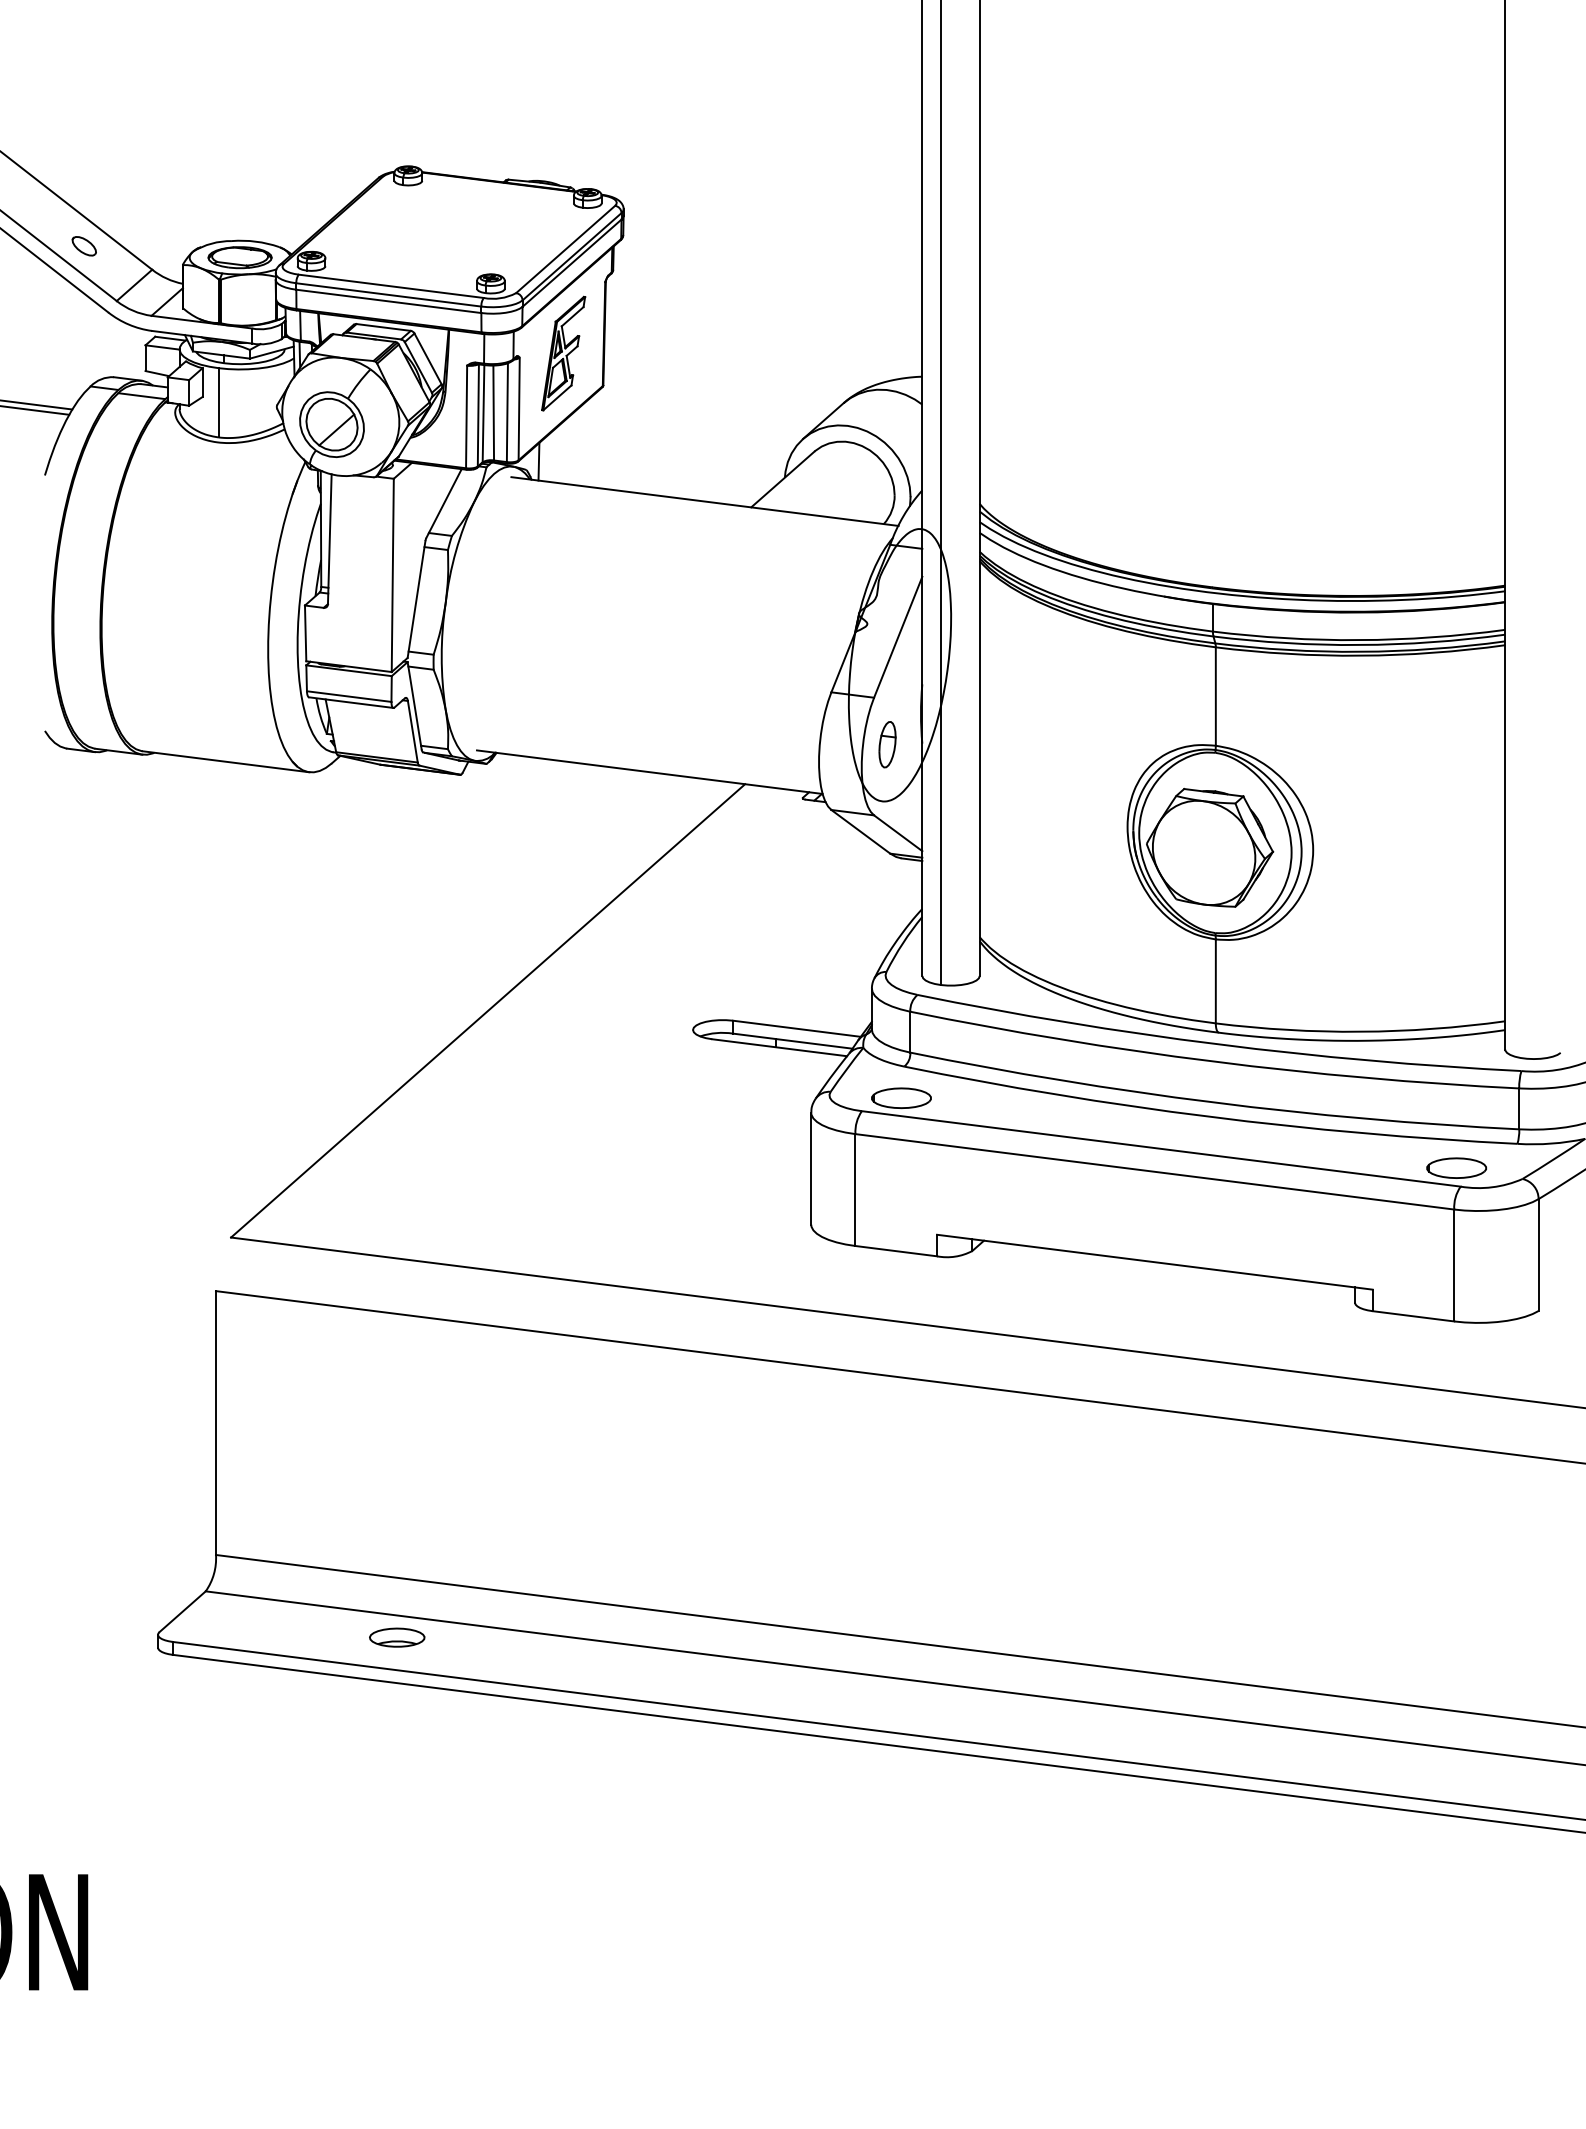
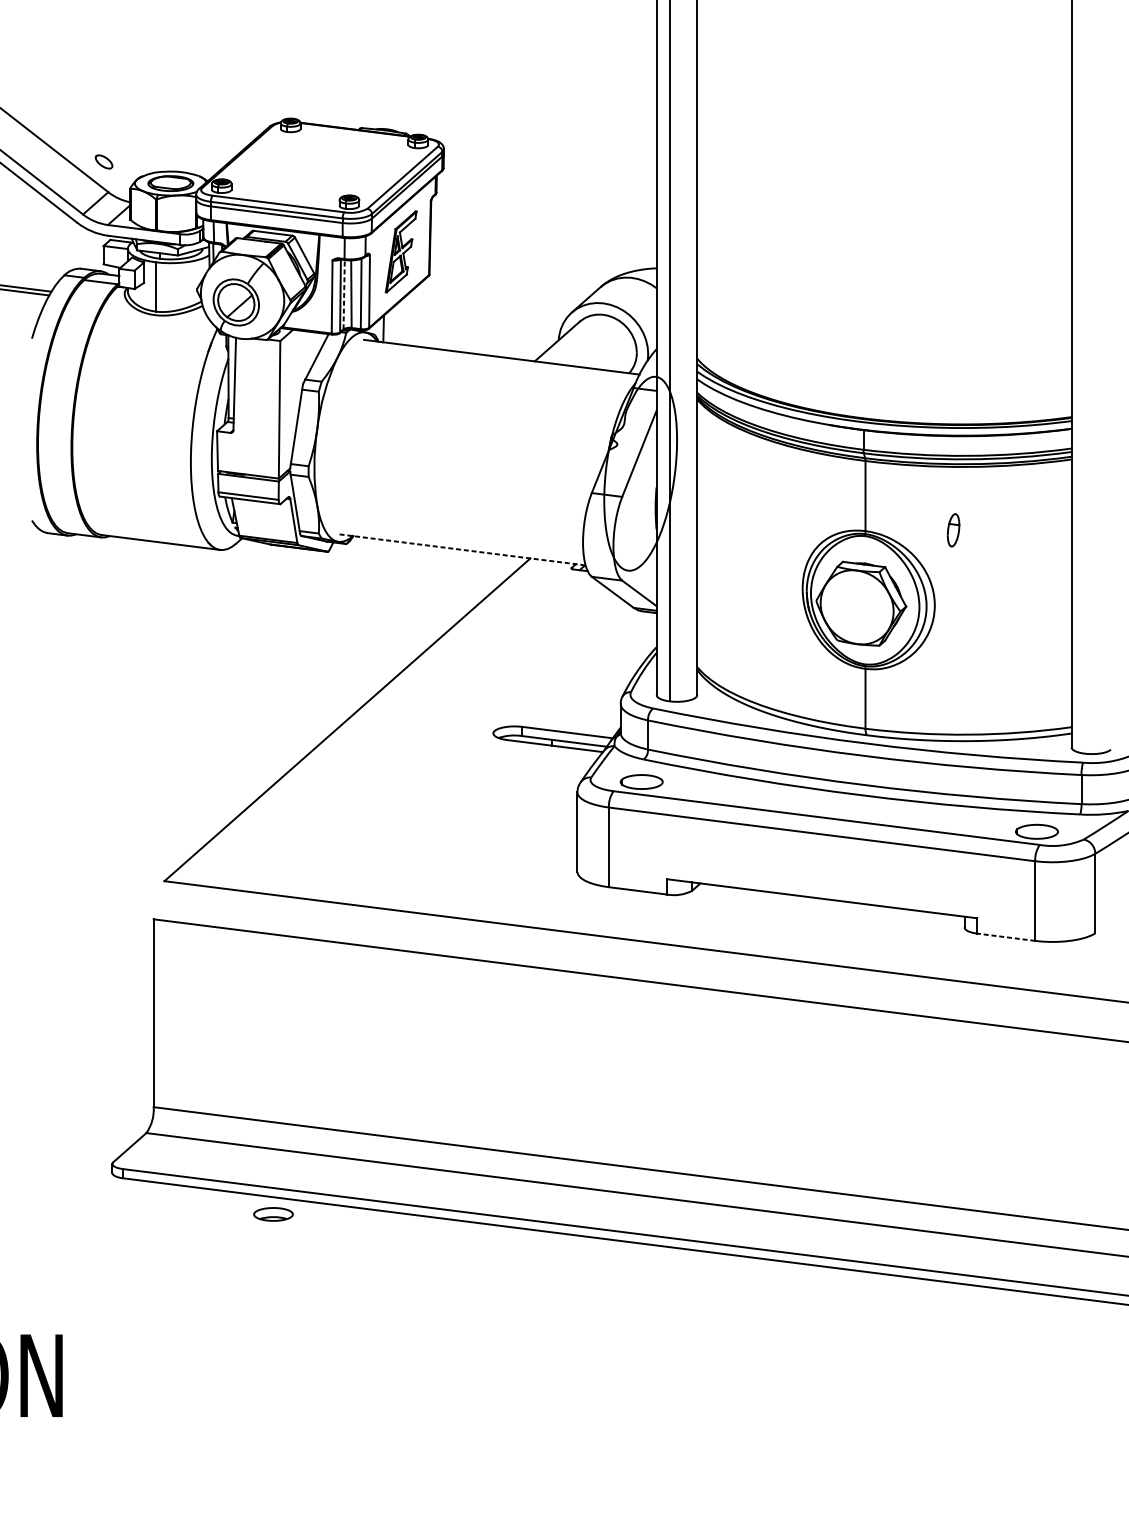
part: (83, 246) -> (103, 162), moved
line: (483, 413) -> (344, 294), solid -> dashed
part: (887, 744) -> (953, 530), moved
line: (650, 772) -> (463, 550), solid -> dashed
line: (1412, 1316) -> (1005, 937), solid -> dashed
part: (397, 1637) -> (273, 1214), moved

